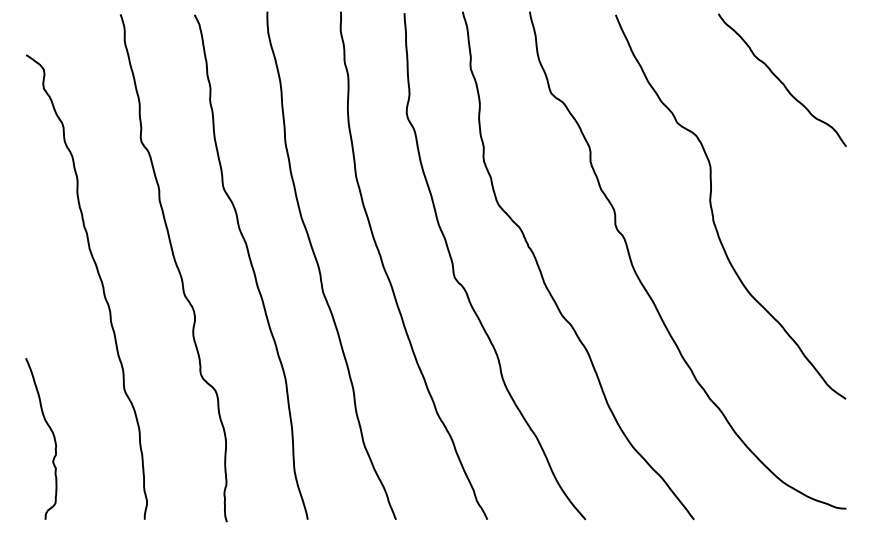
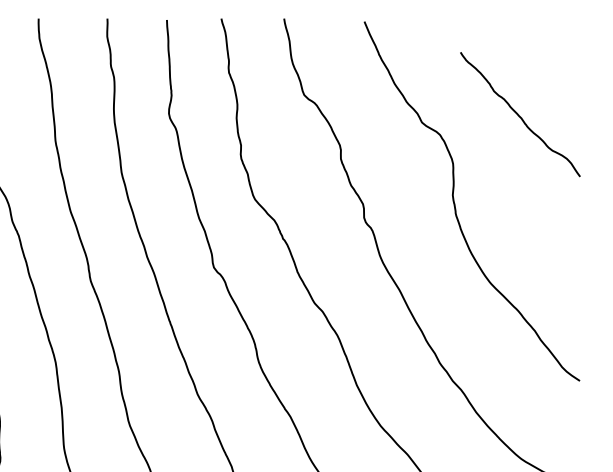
curve: (781, 80) -> (519, 114), moved

